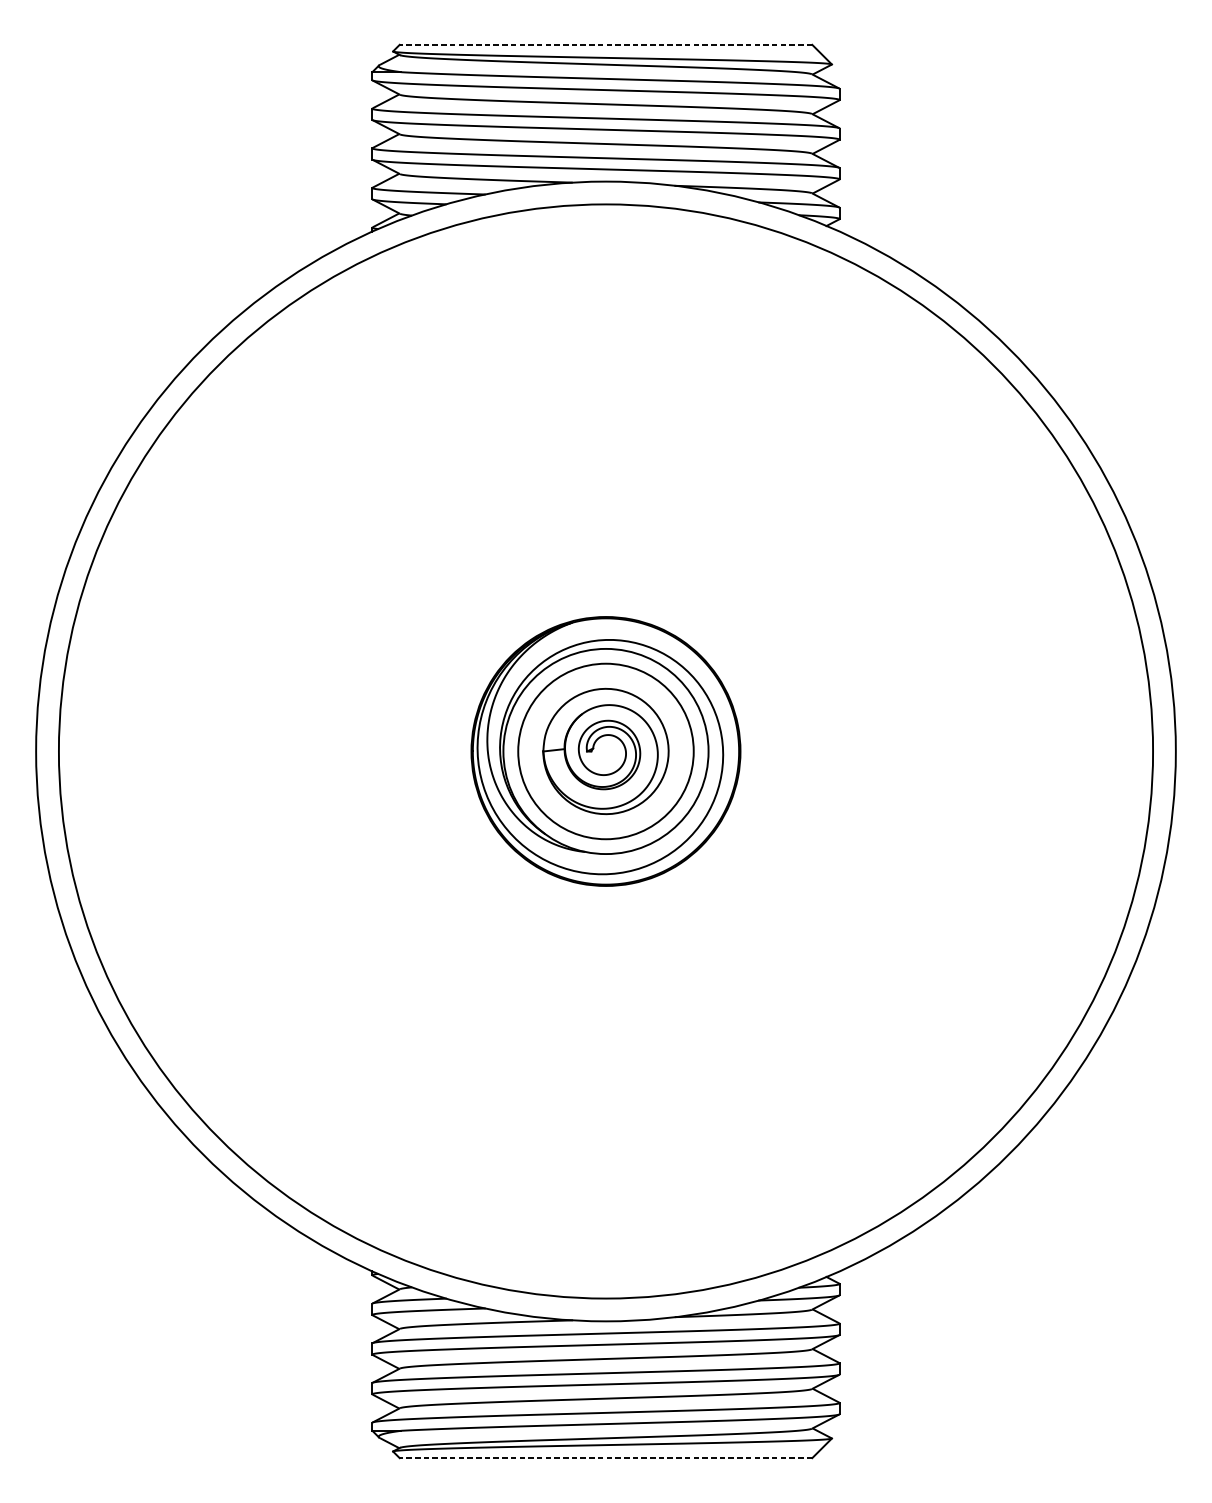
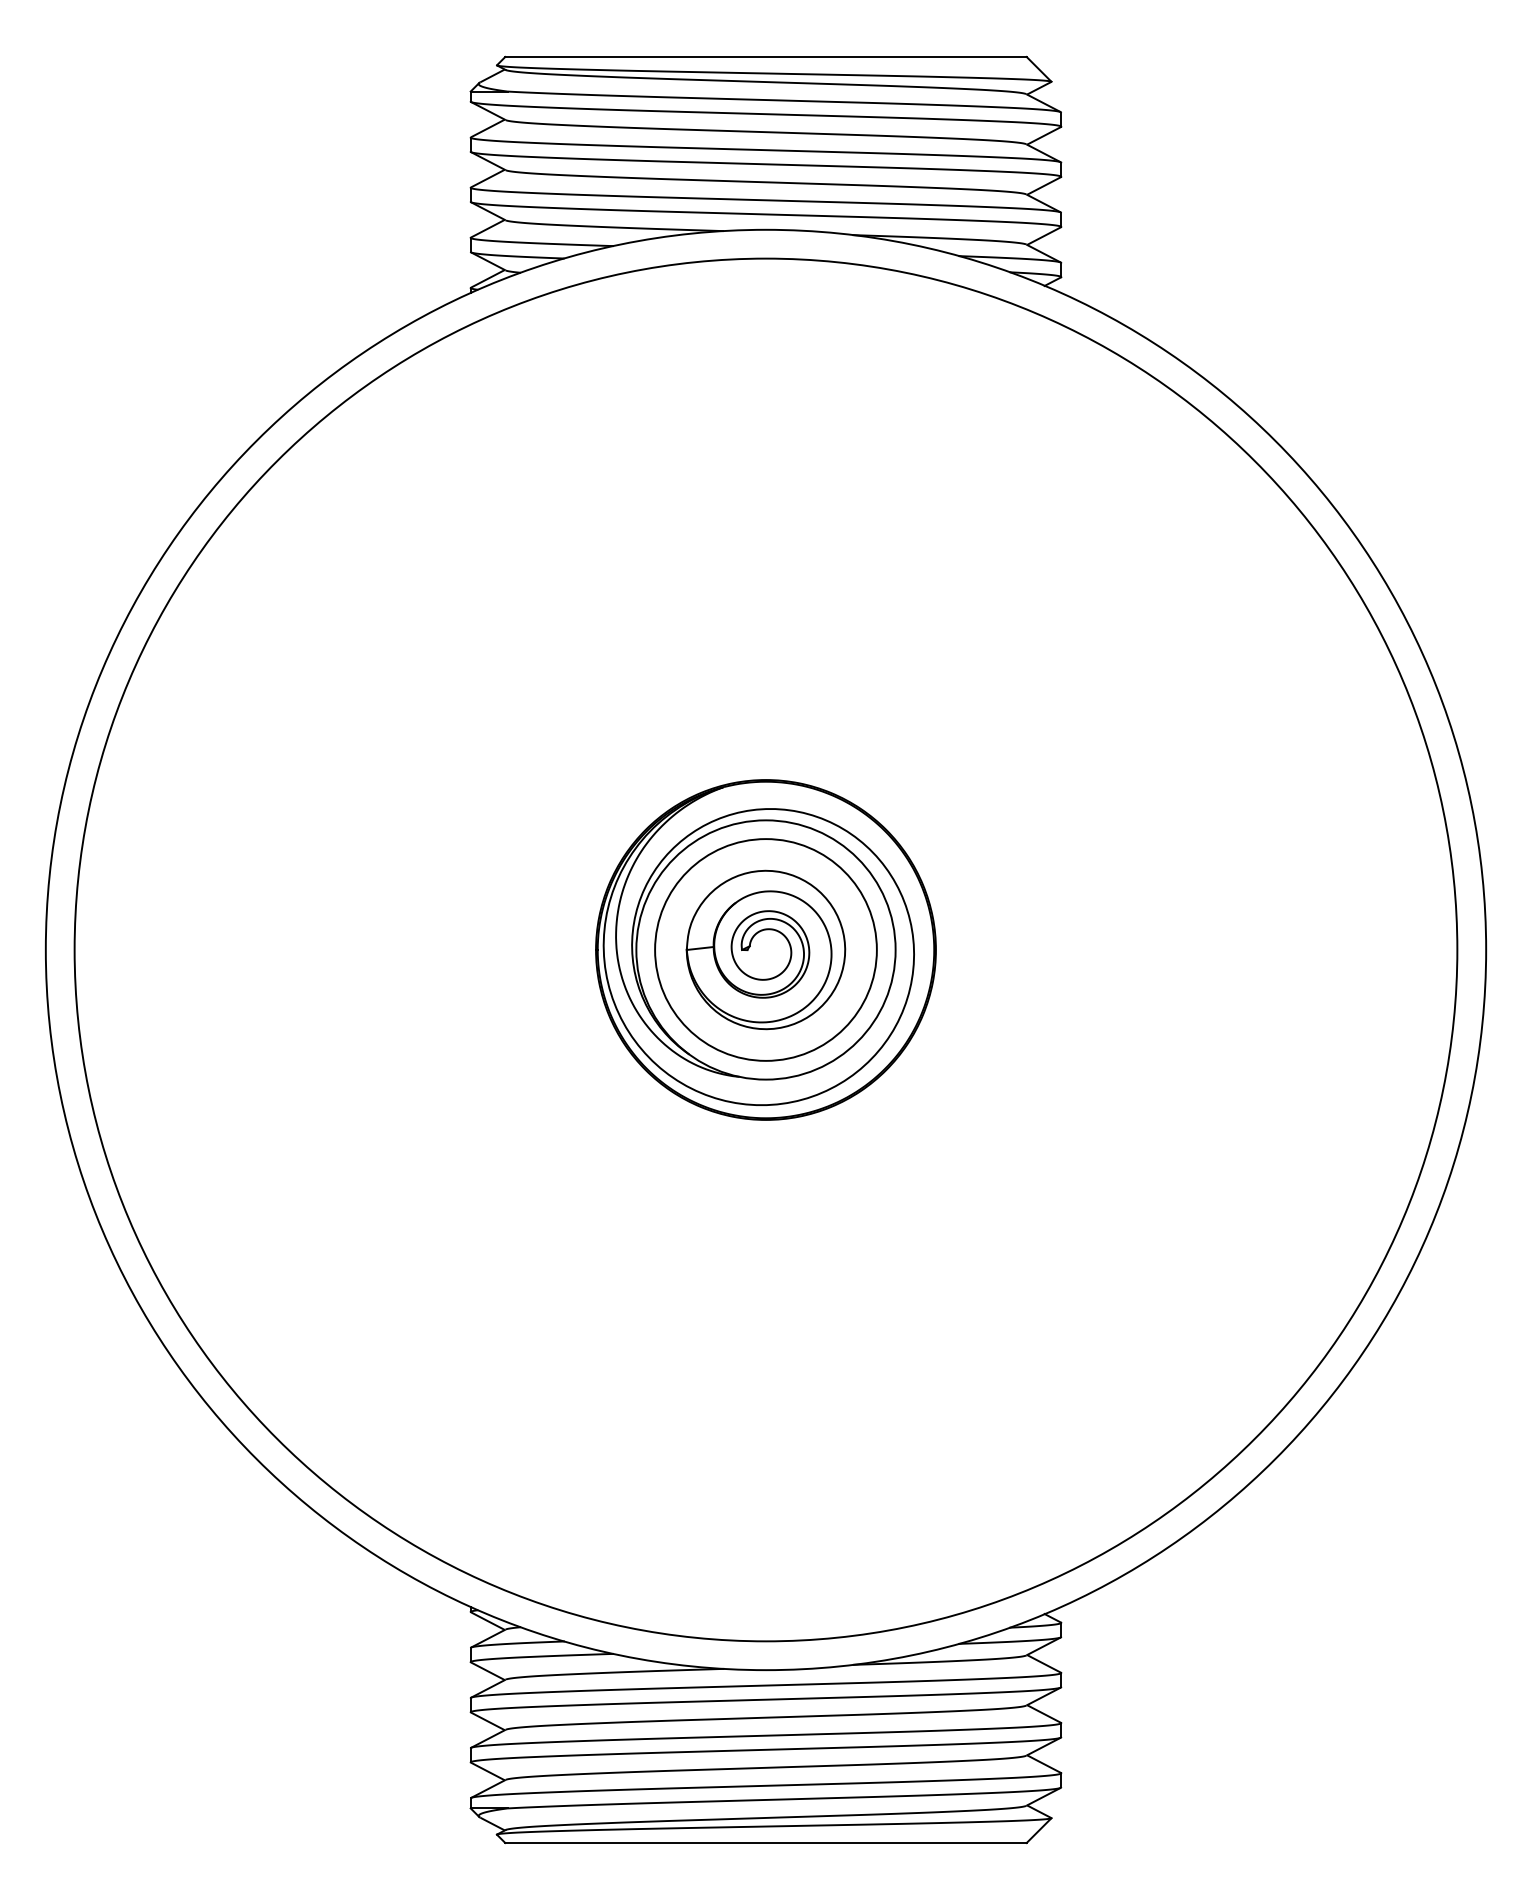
line: (606, 44) -> (766, 56), dashed -> solid
line: (606, 1457) -> (766, 1842), dashed -> solid

